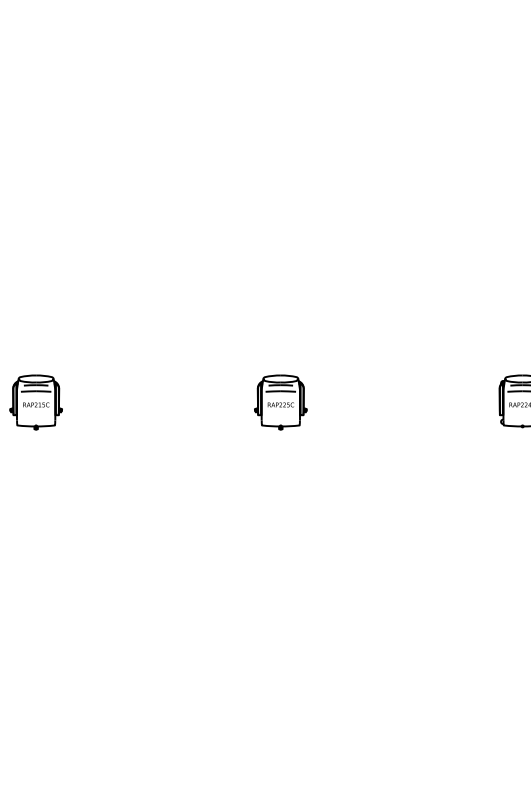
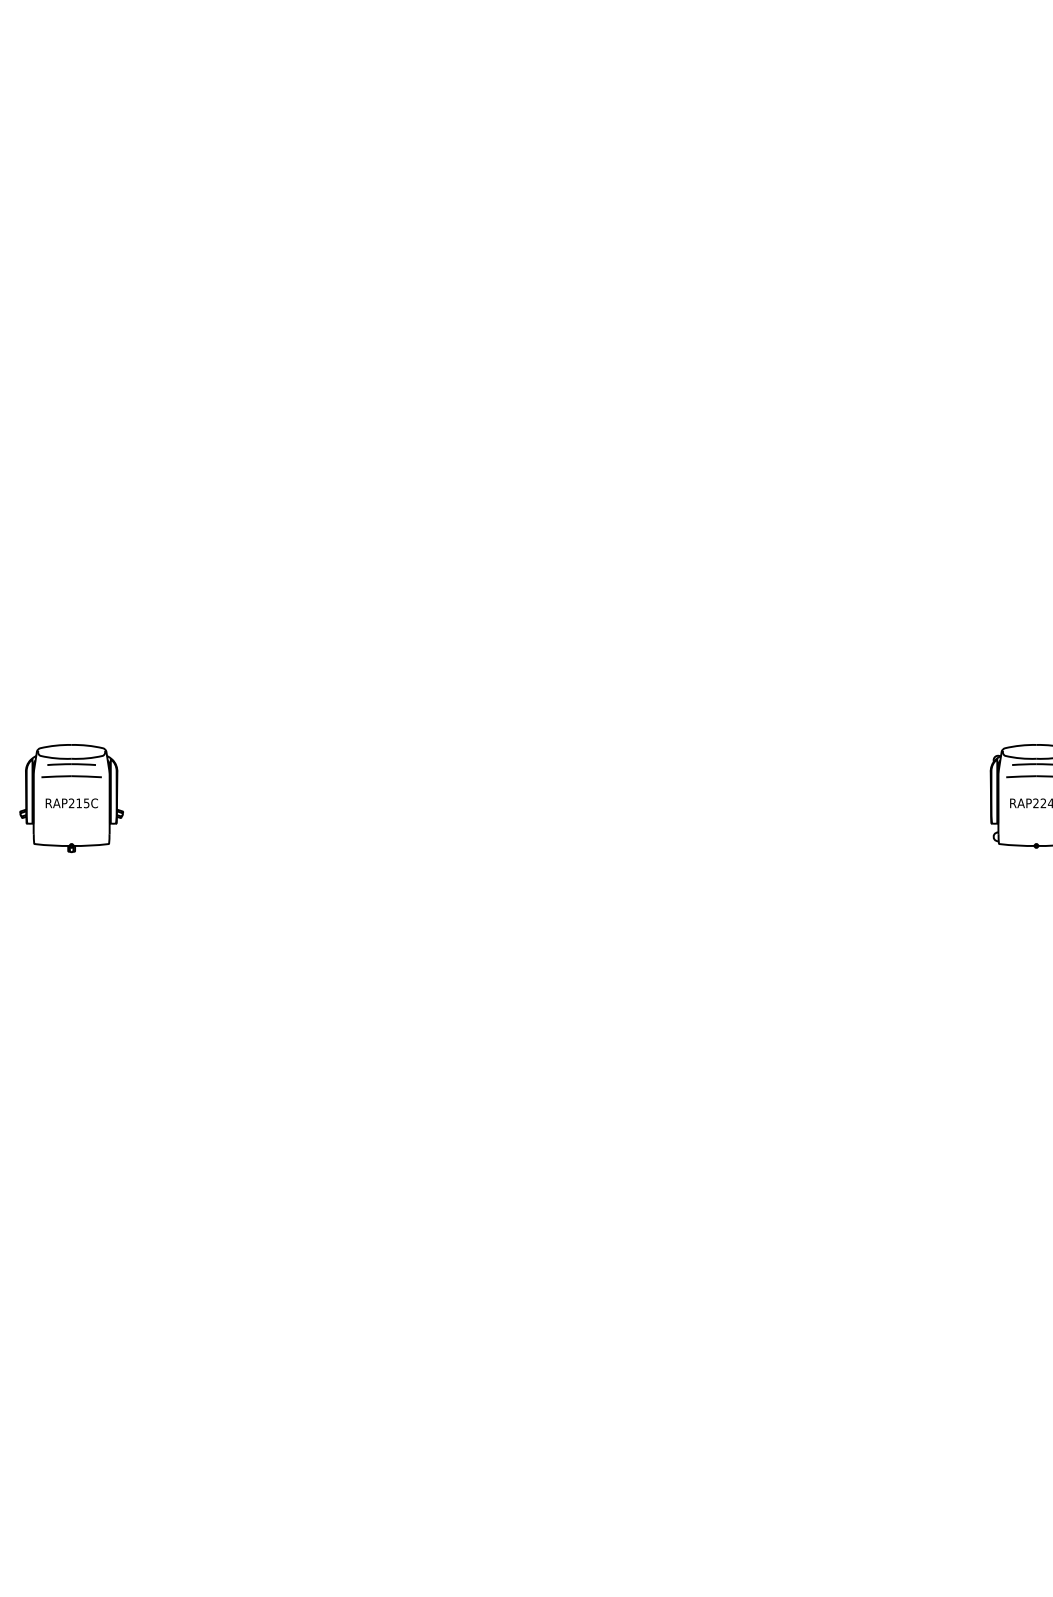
part: (280, 402) -> (556, 798), removed

